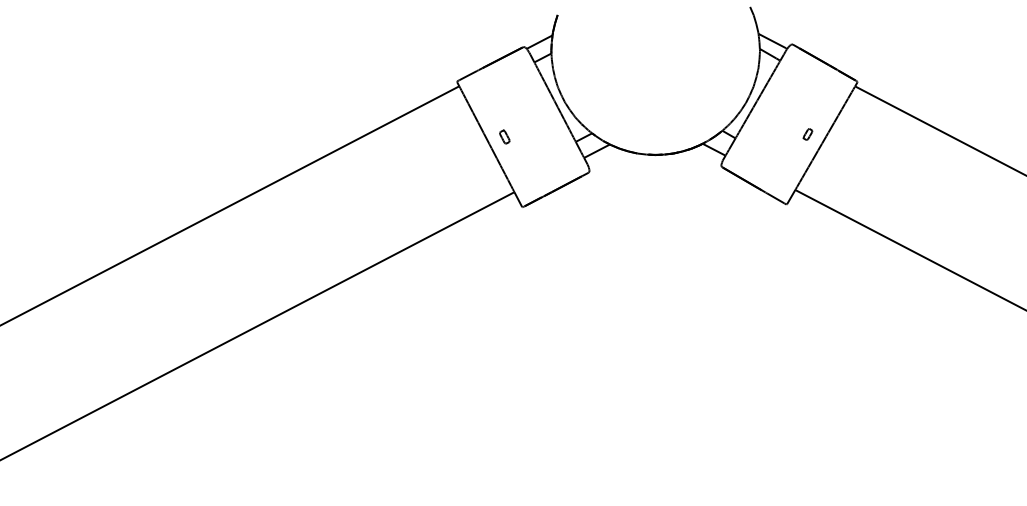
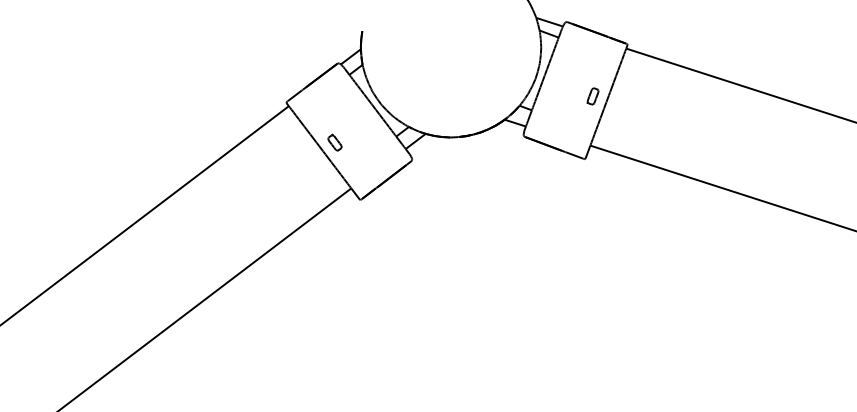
part: (807, 134) -> (592, 96), size x1.67
part: (504, 136) -> (334, 142), size x1.43

